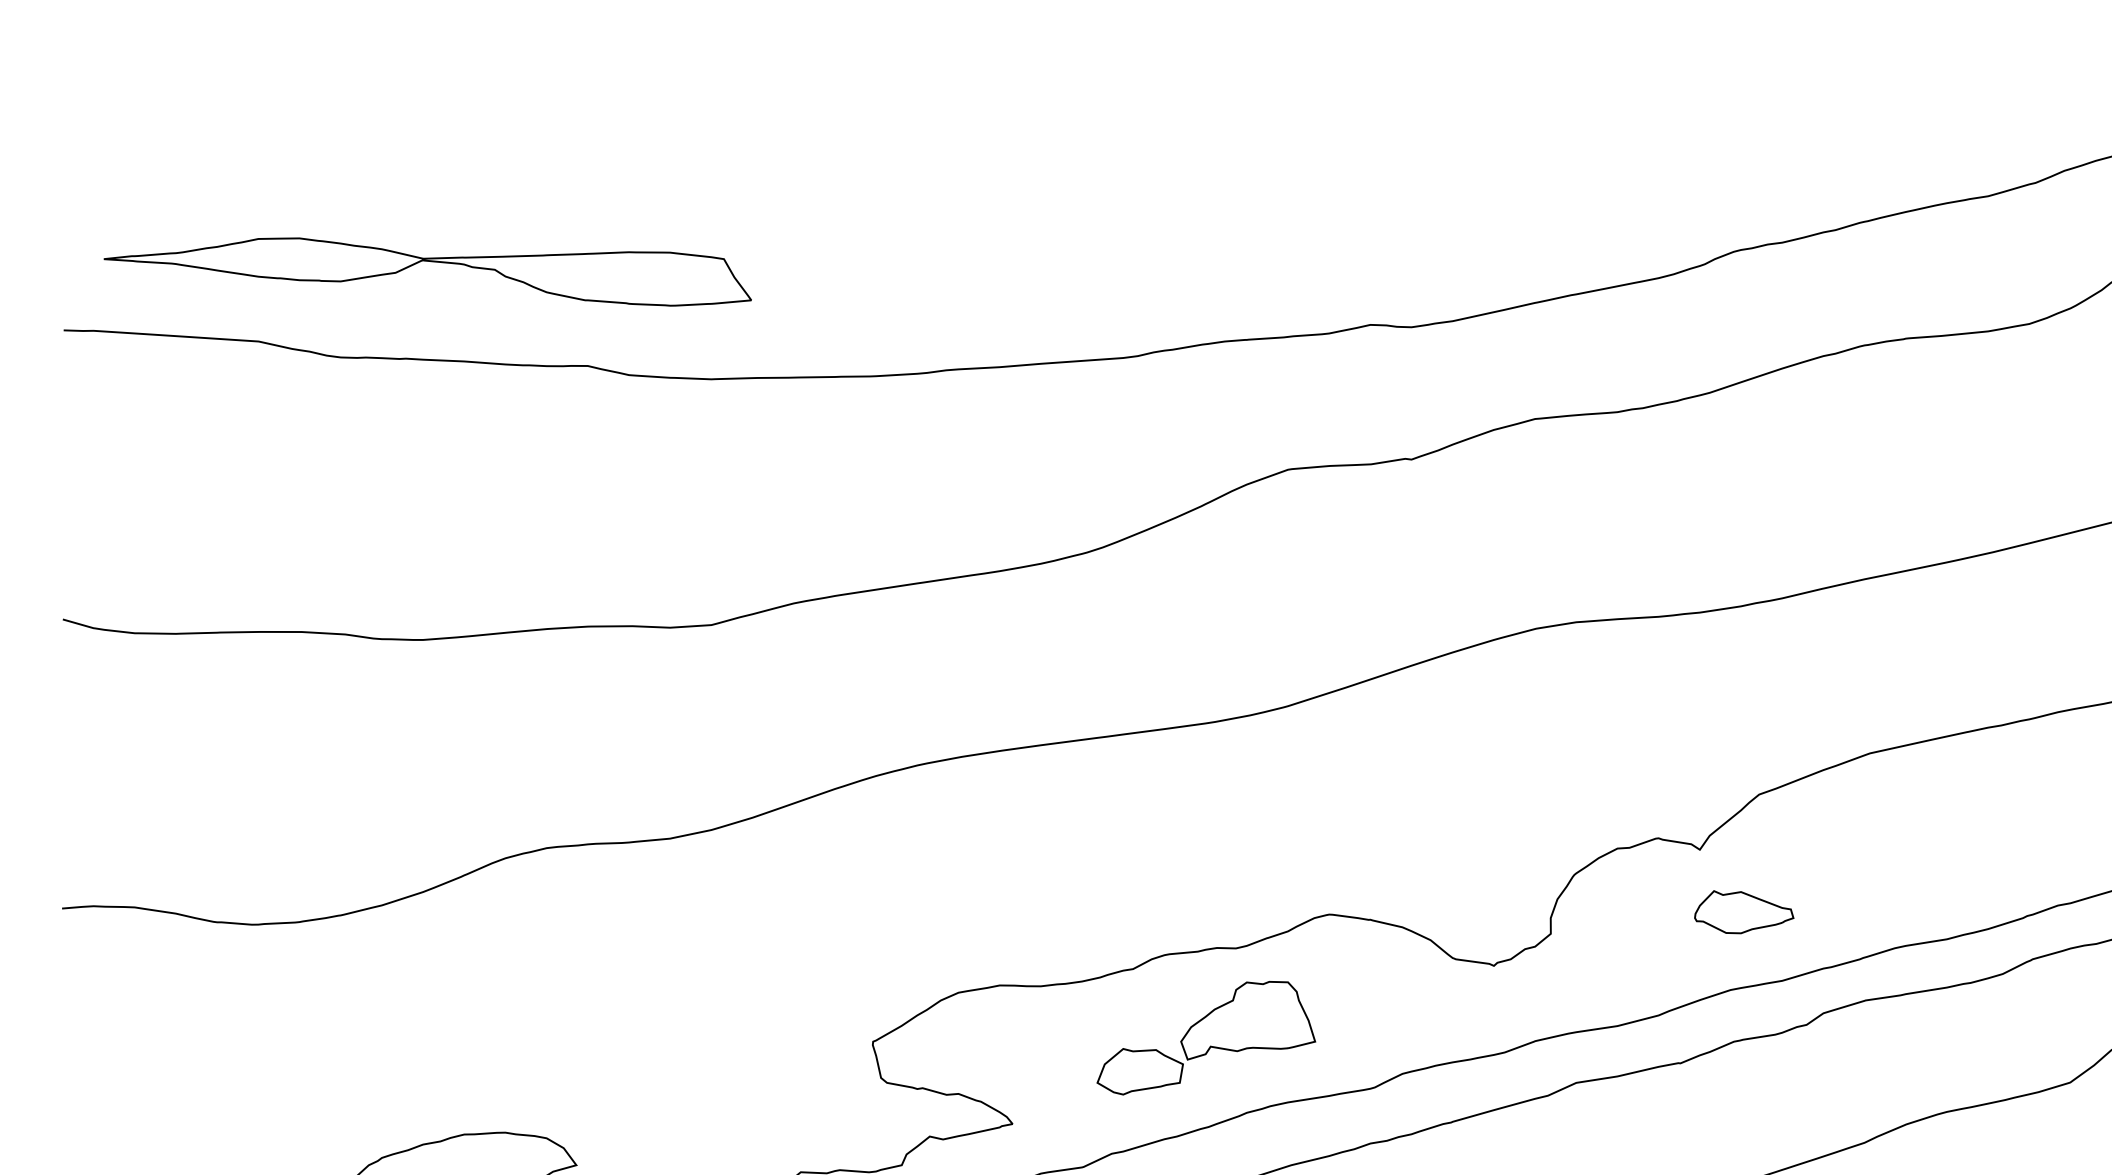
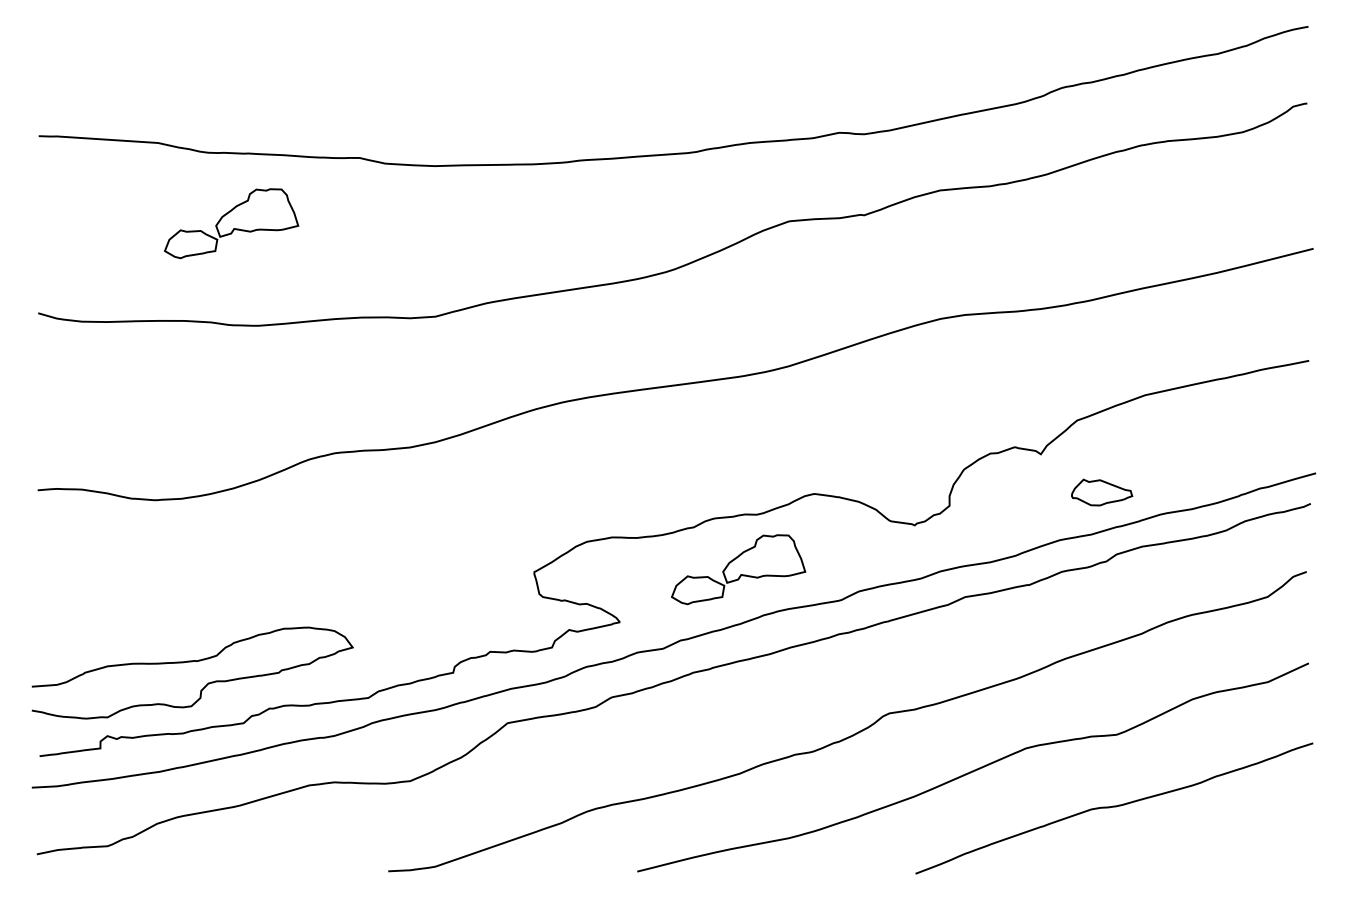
part: (427, 272) -> (261, 100), removed
part: (378, 472) -> (231, 223), added
part: (1744, 912) -> (1102, 492), moved

